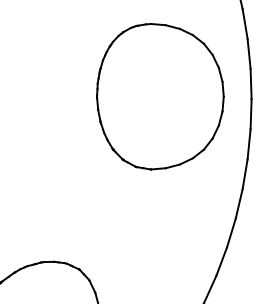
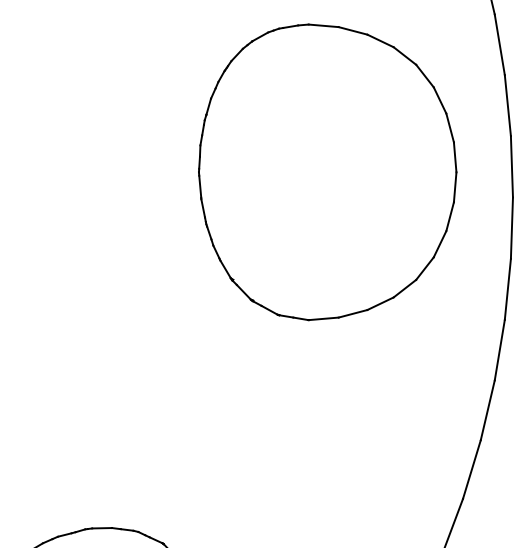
part: (160, 96) -> (327, 171), moved

